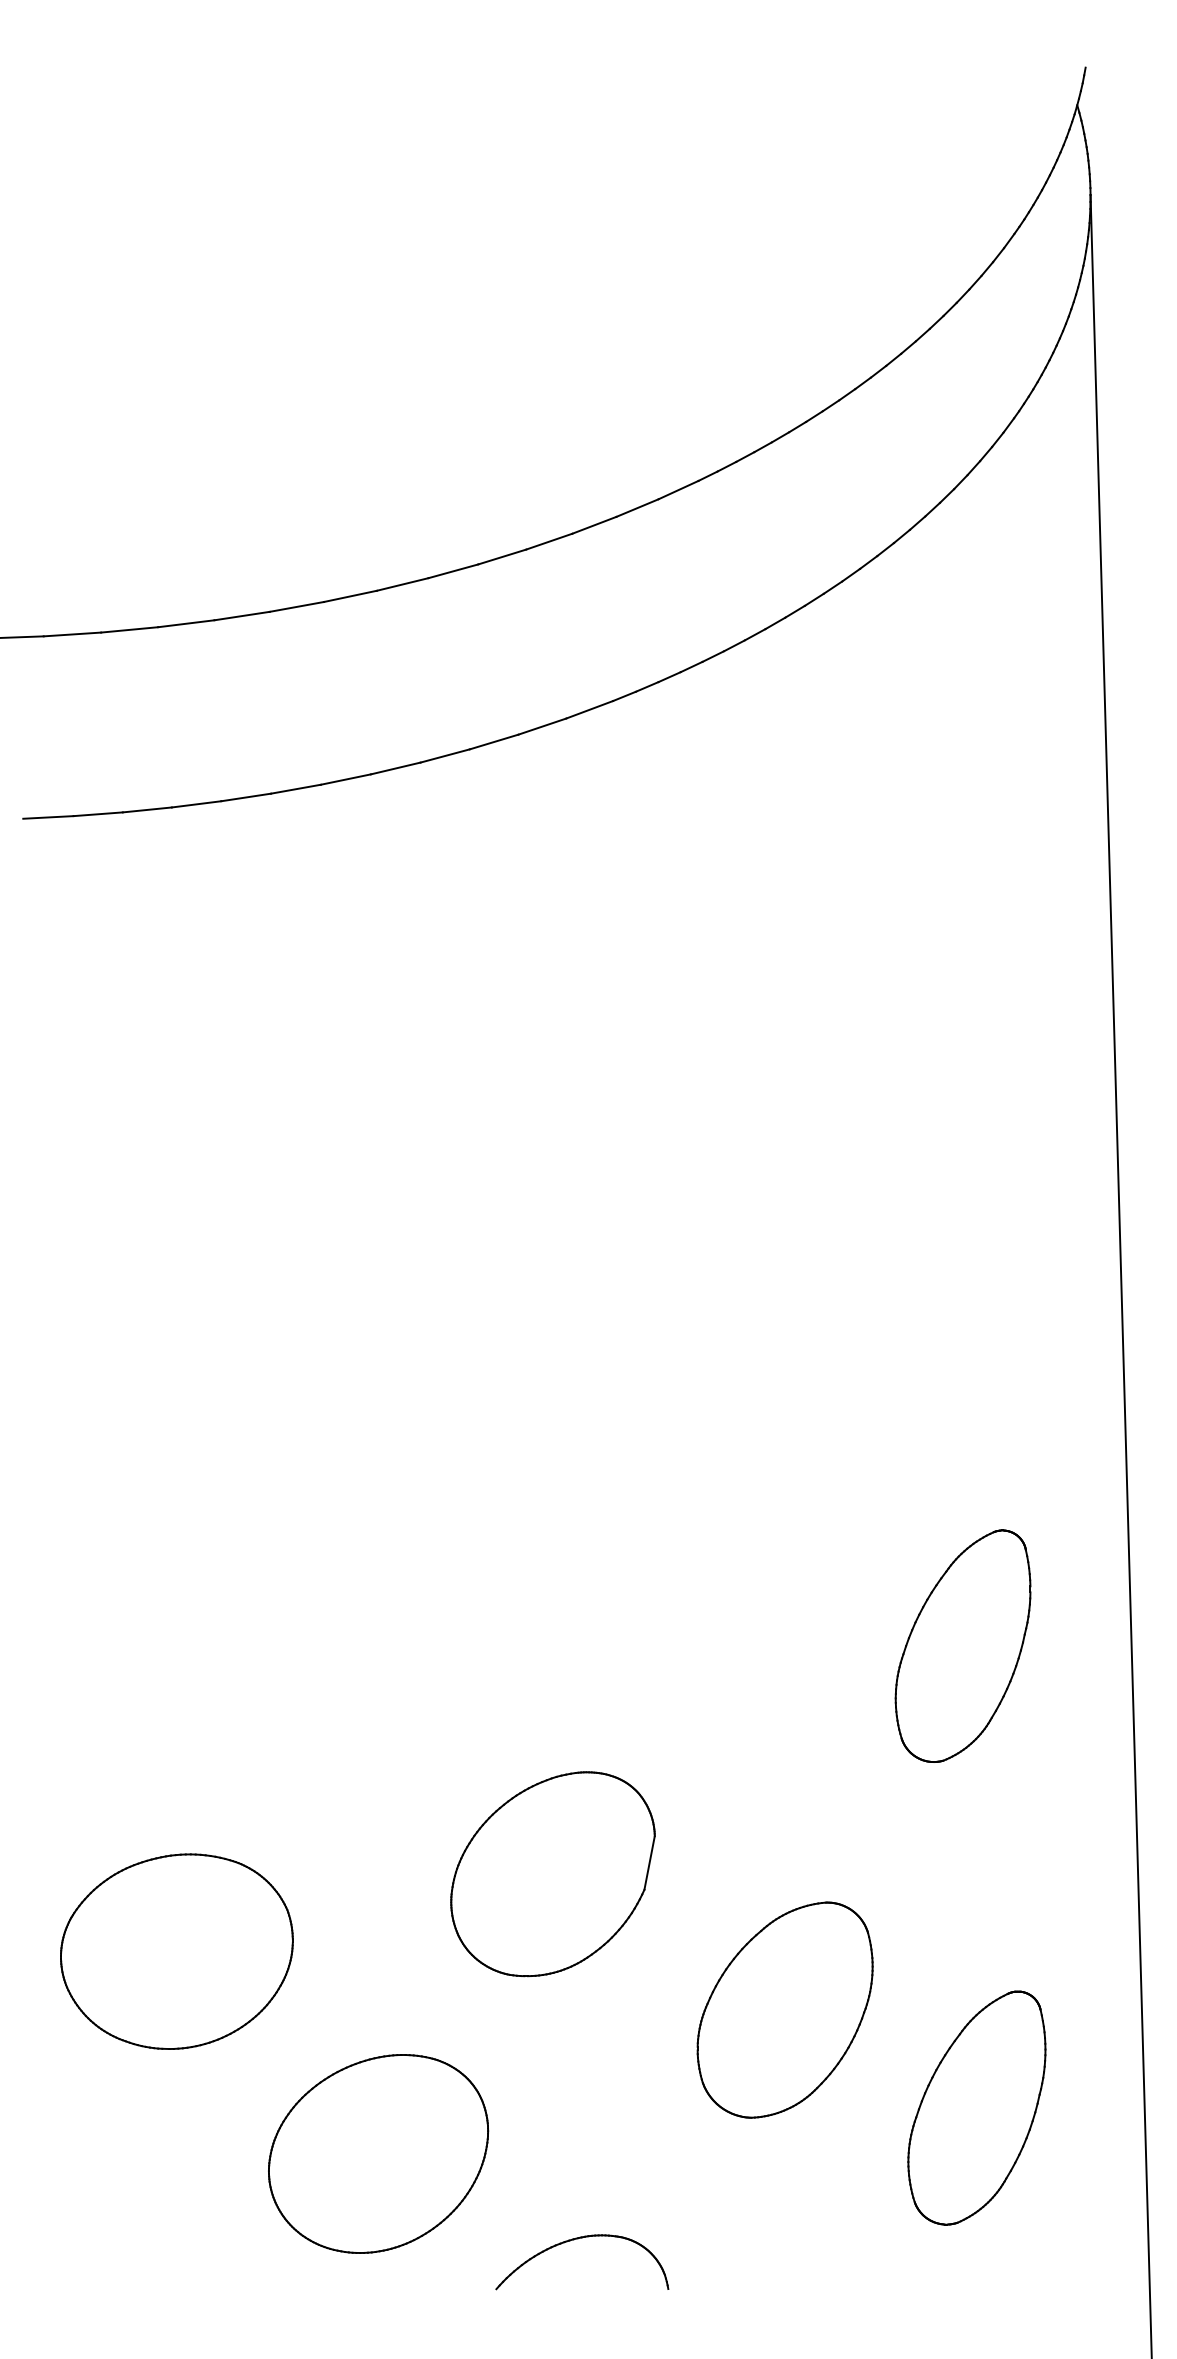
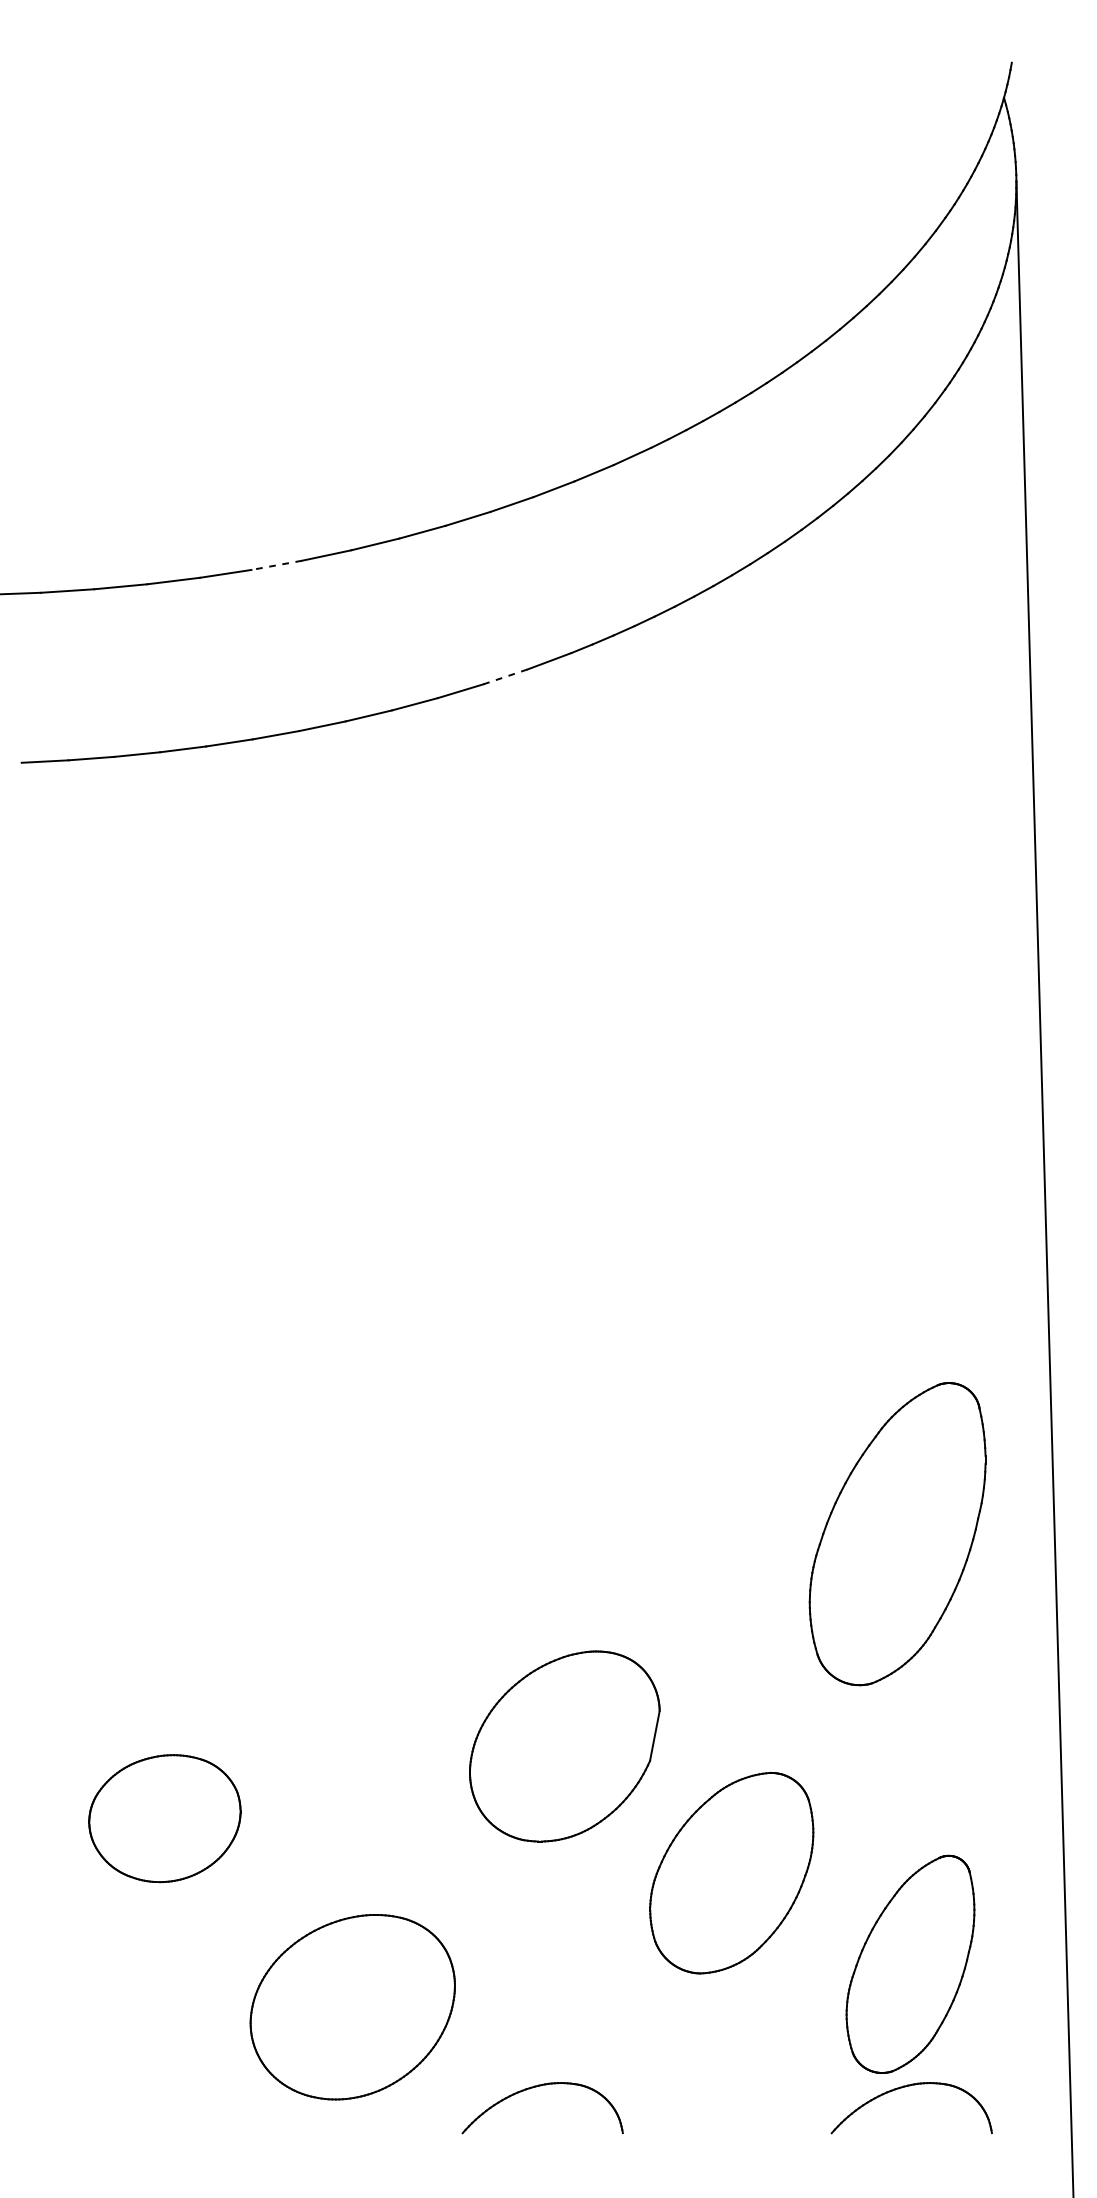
line: (296, 606) -> (276, 564), solid -> dashed
line: (542, 726) -> (505, 676), solid -> dashed
part: (962, 1645) -> (897, 1533), size x1.4
part: (552, 1874) -> (564, 1746), moved
part: (176, 1951) -> (164, 1818), size x0.7
part: (974, 2239) -> (908, 2086), added

